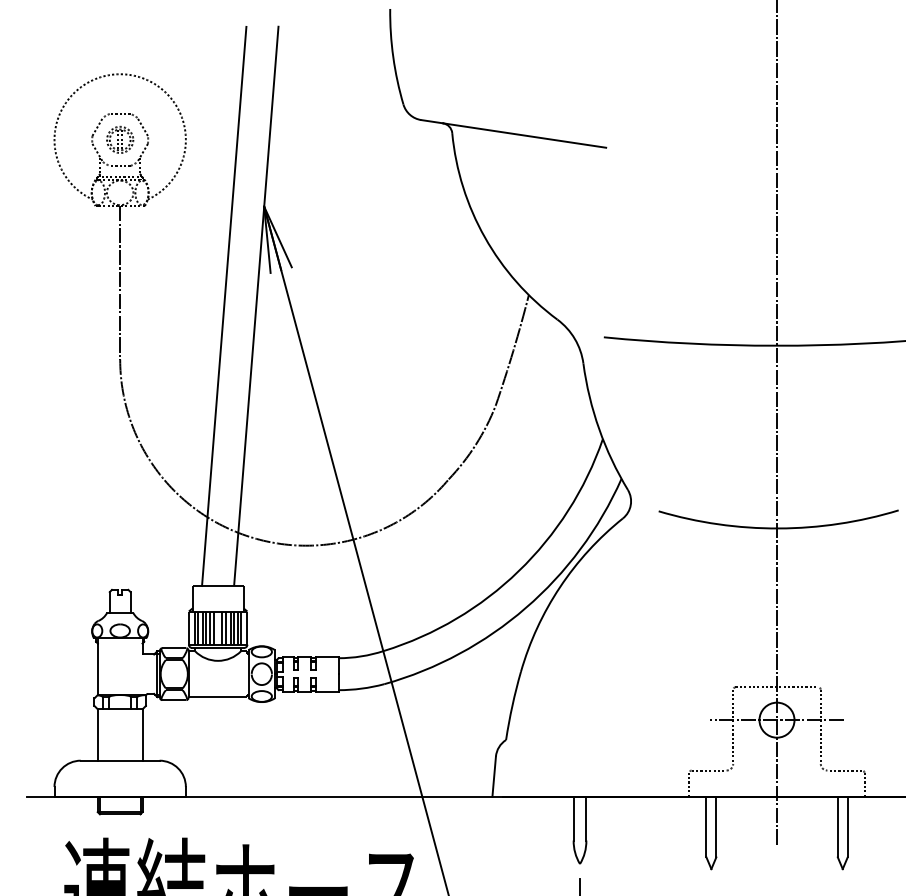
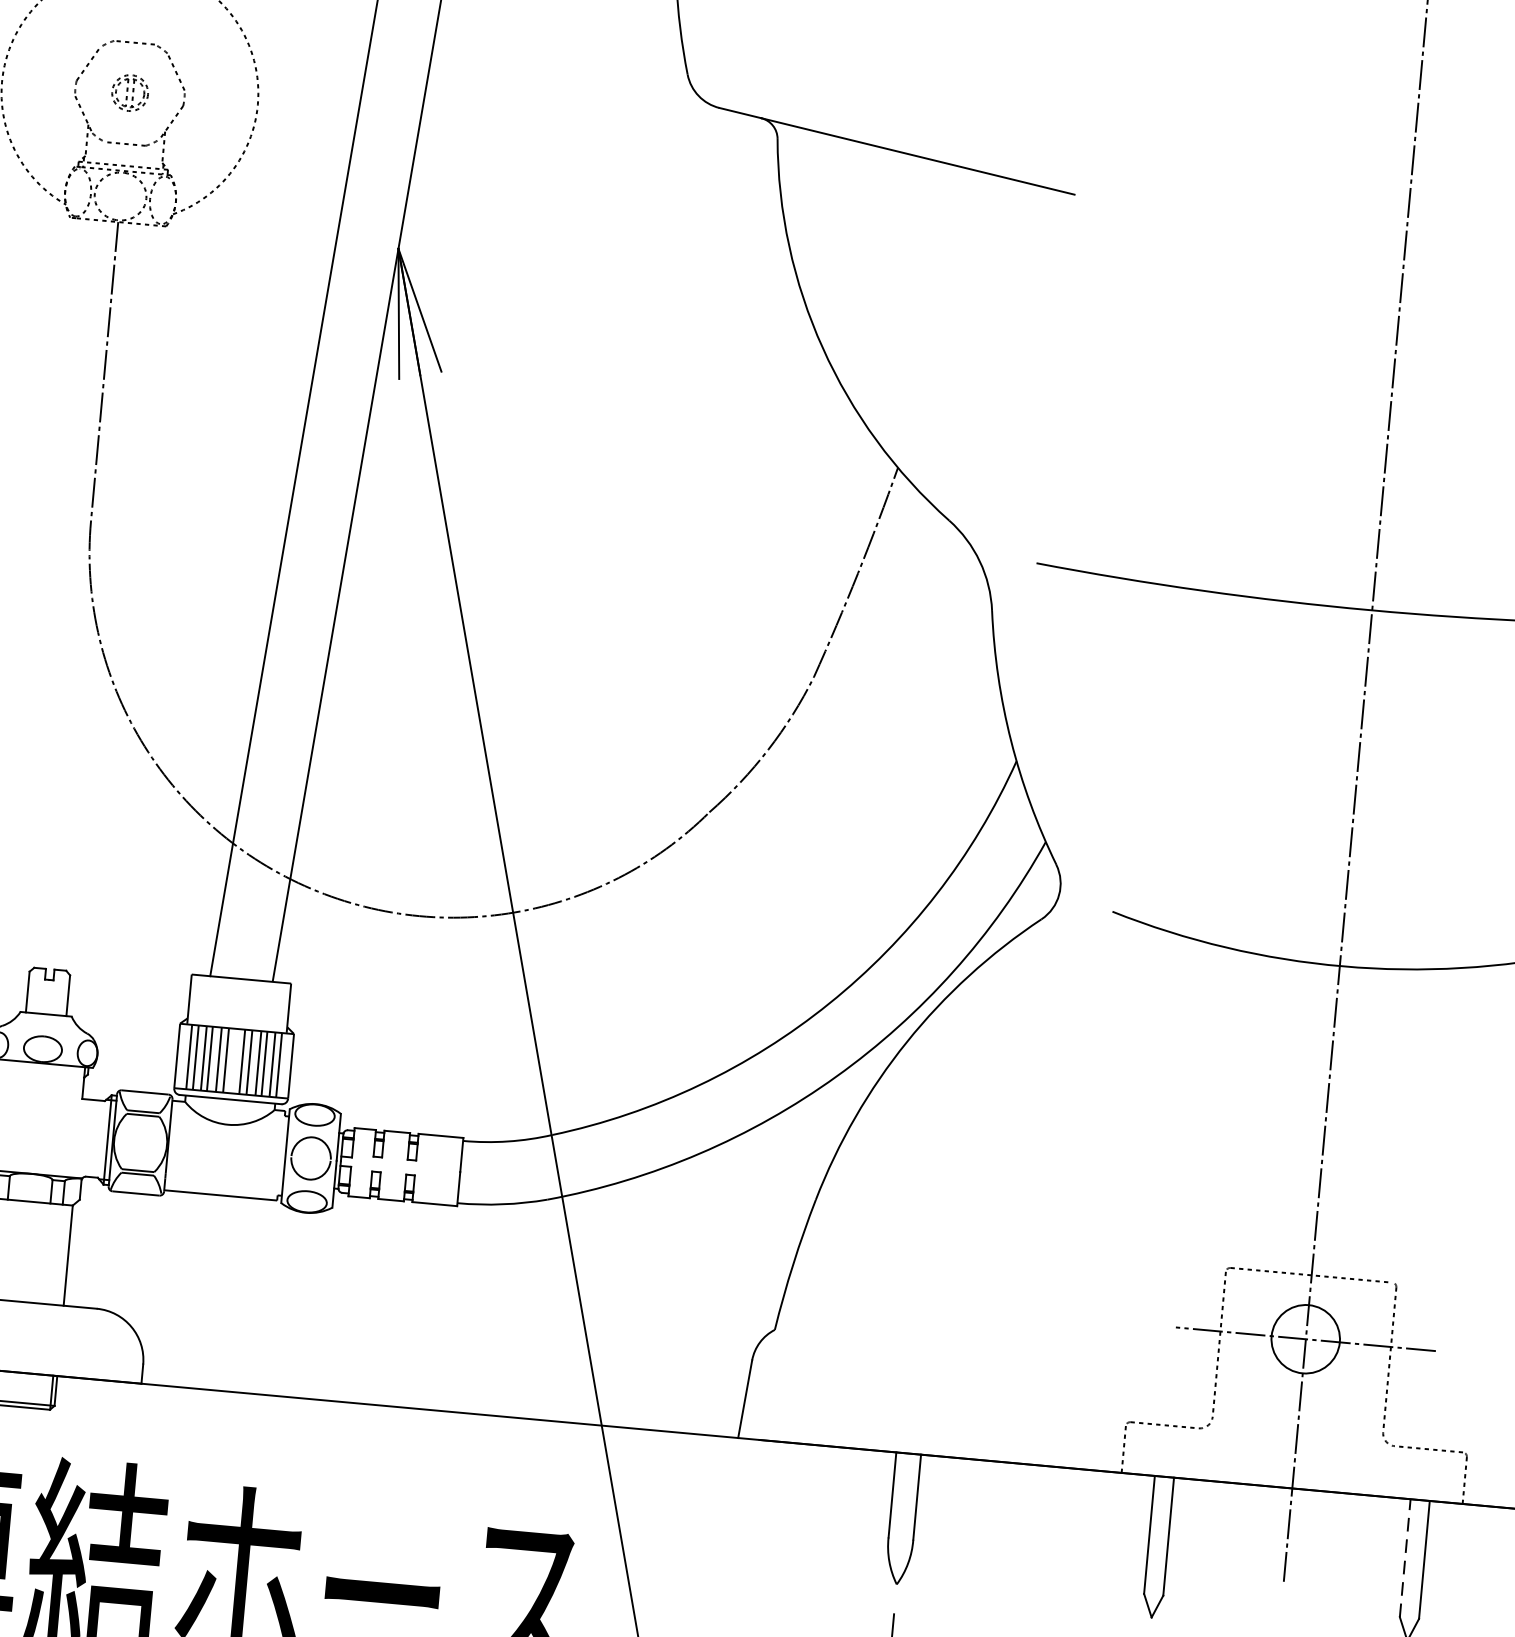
part: (120, 139) -> (130, 92), size x0.7
line: (837, 826) -> (1404, 1556), solid -> dashed

